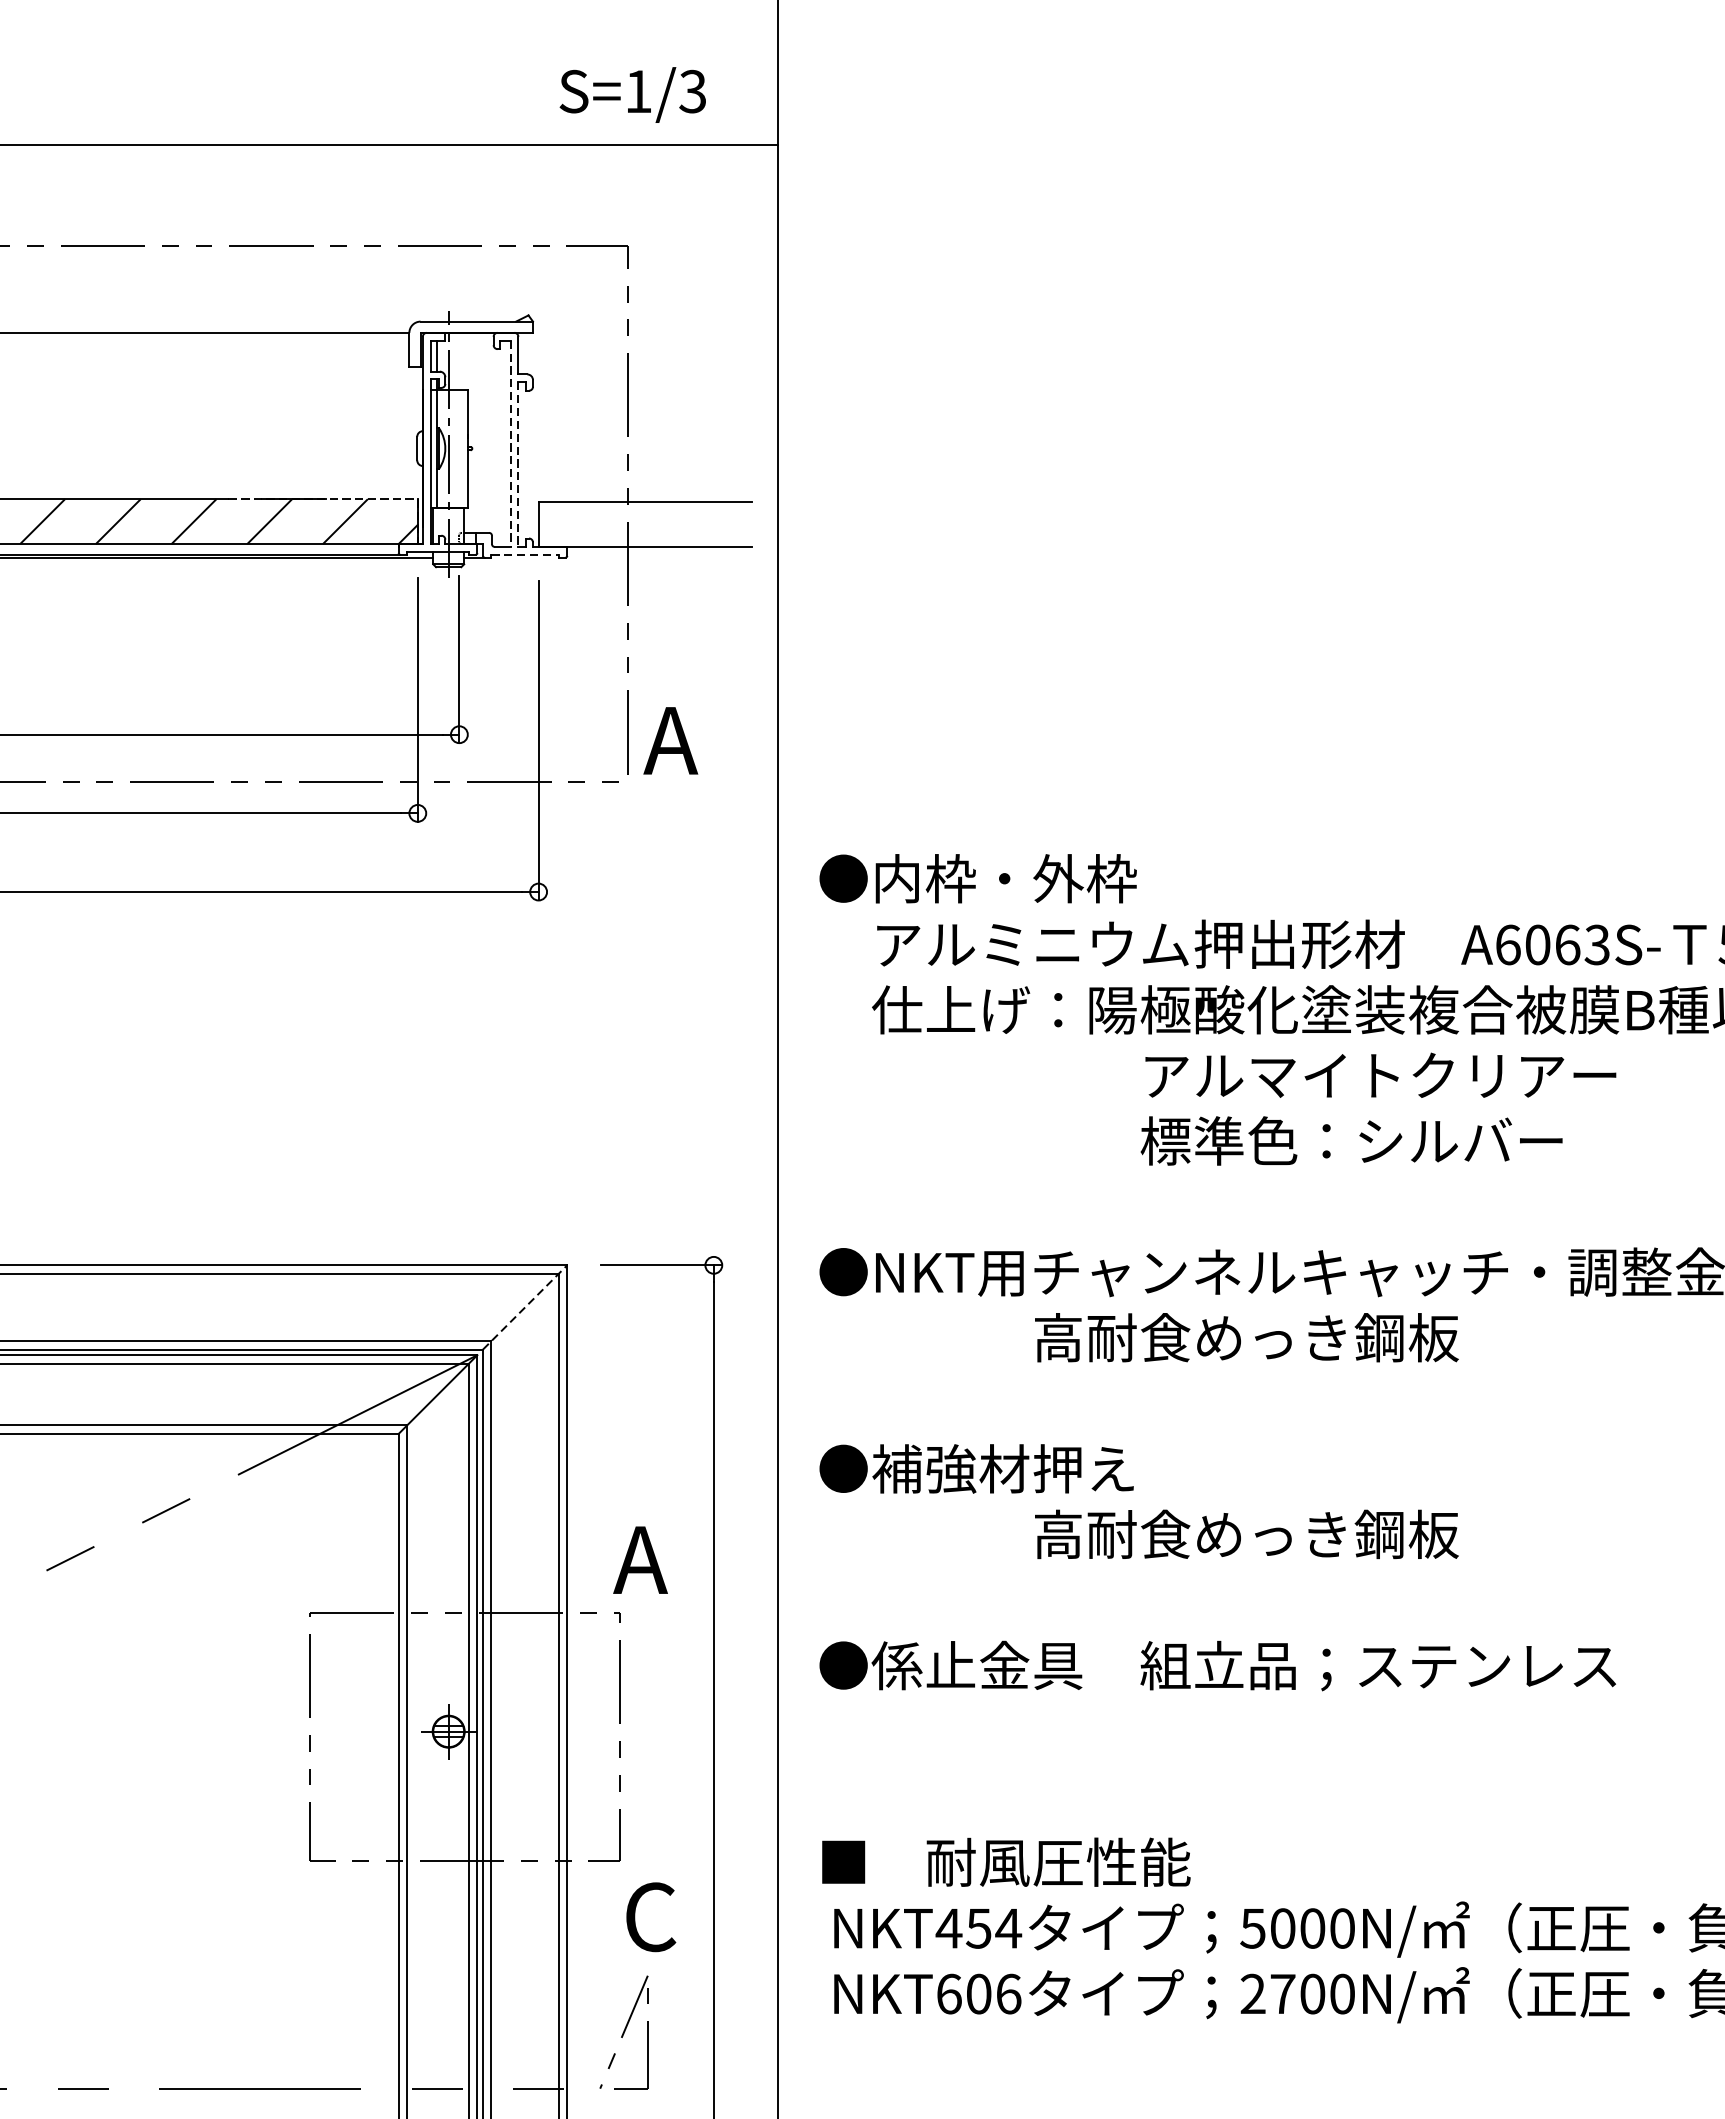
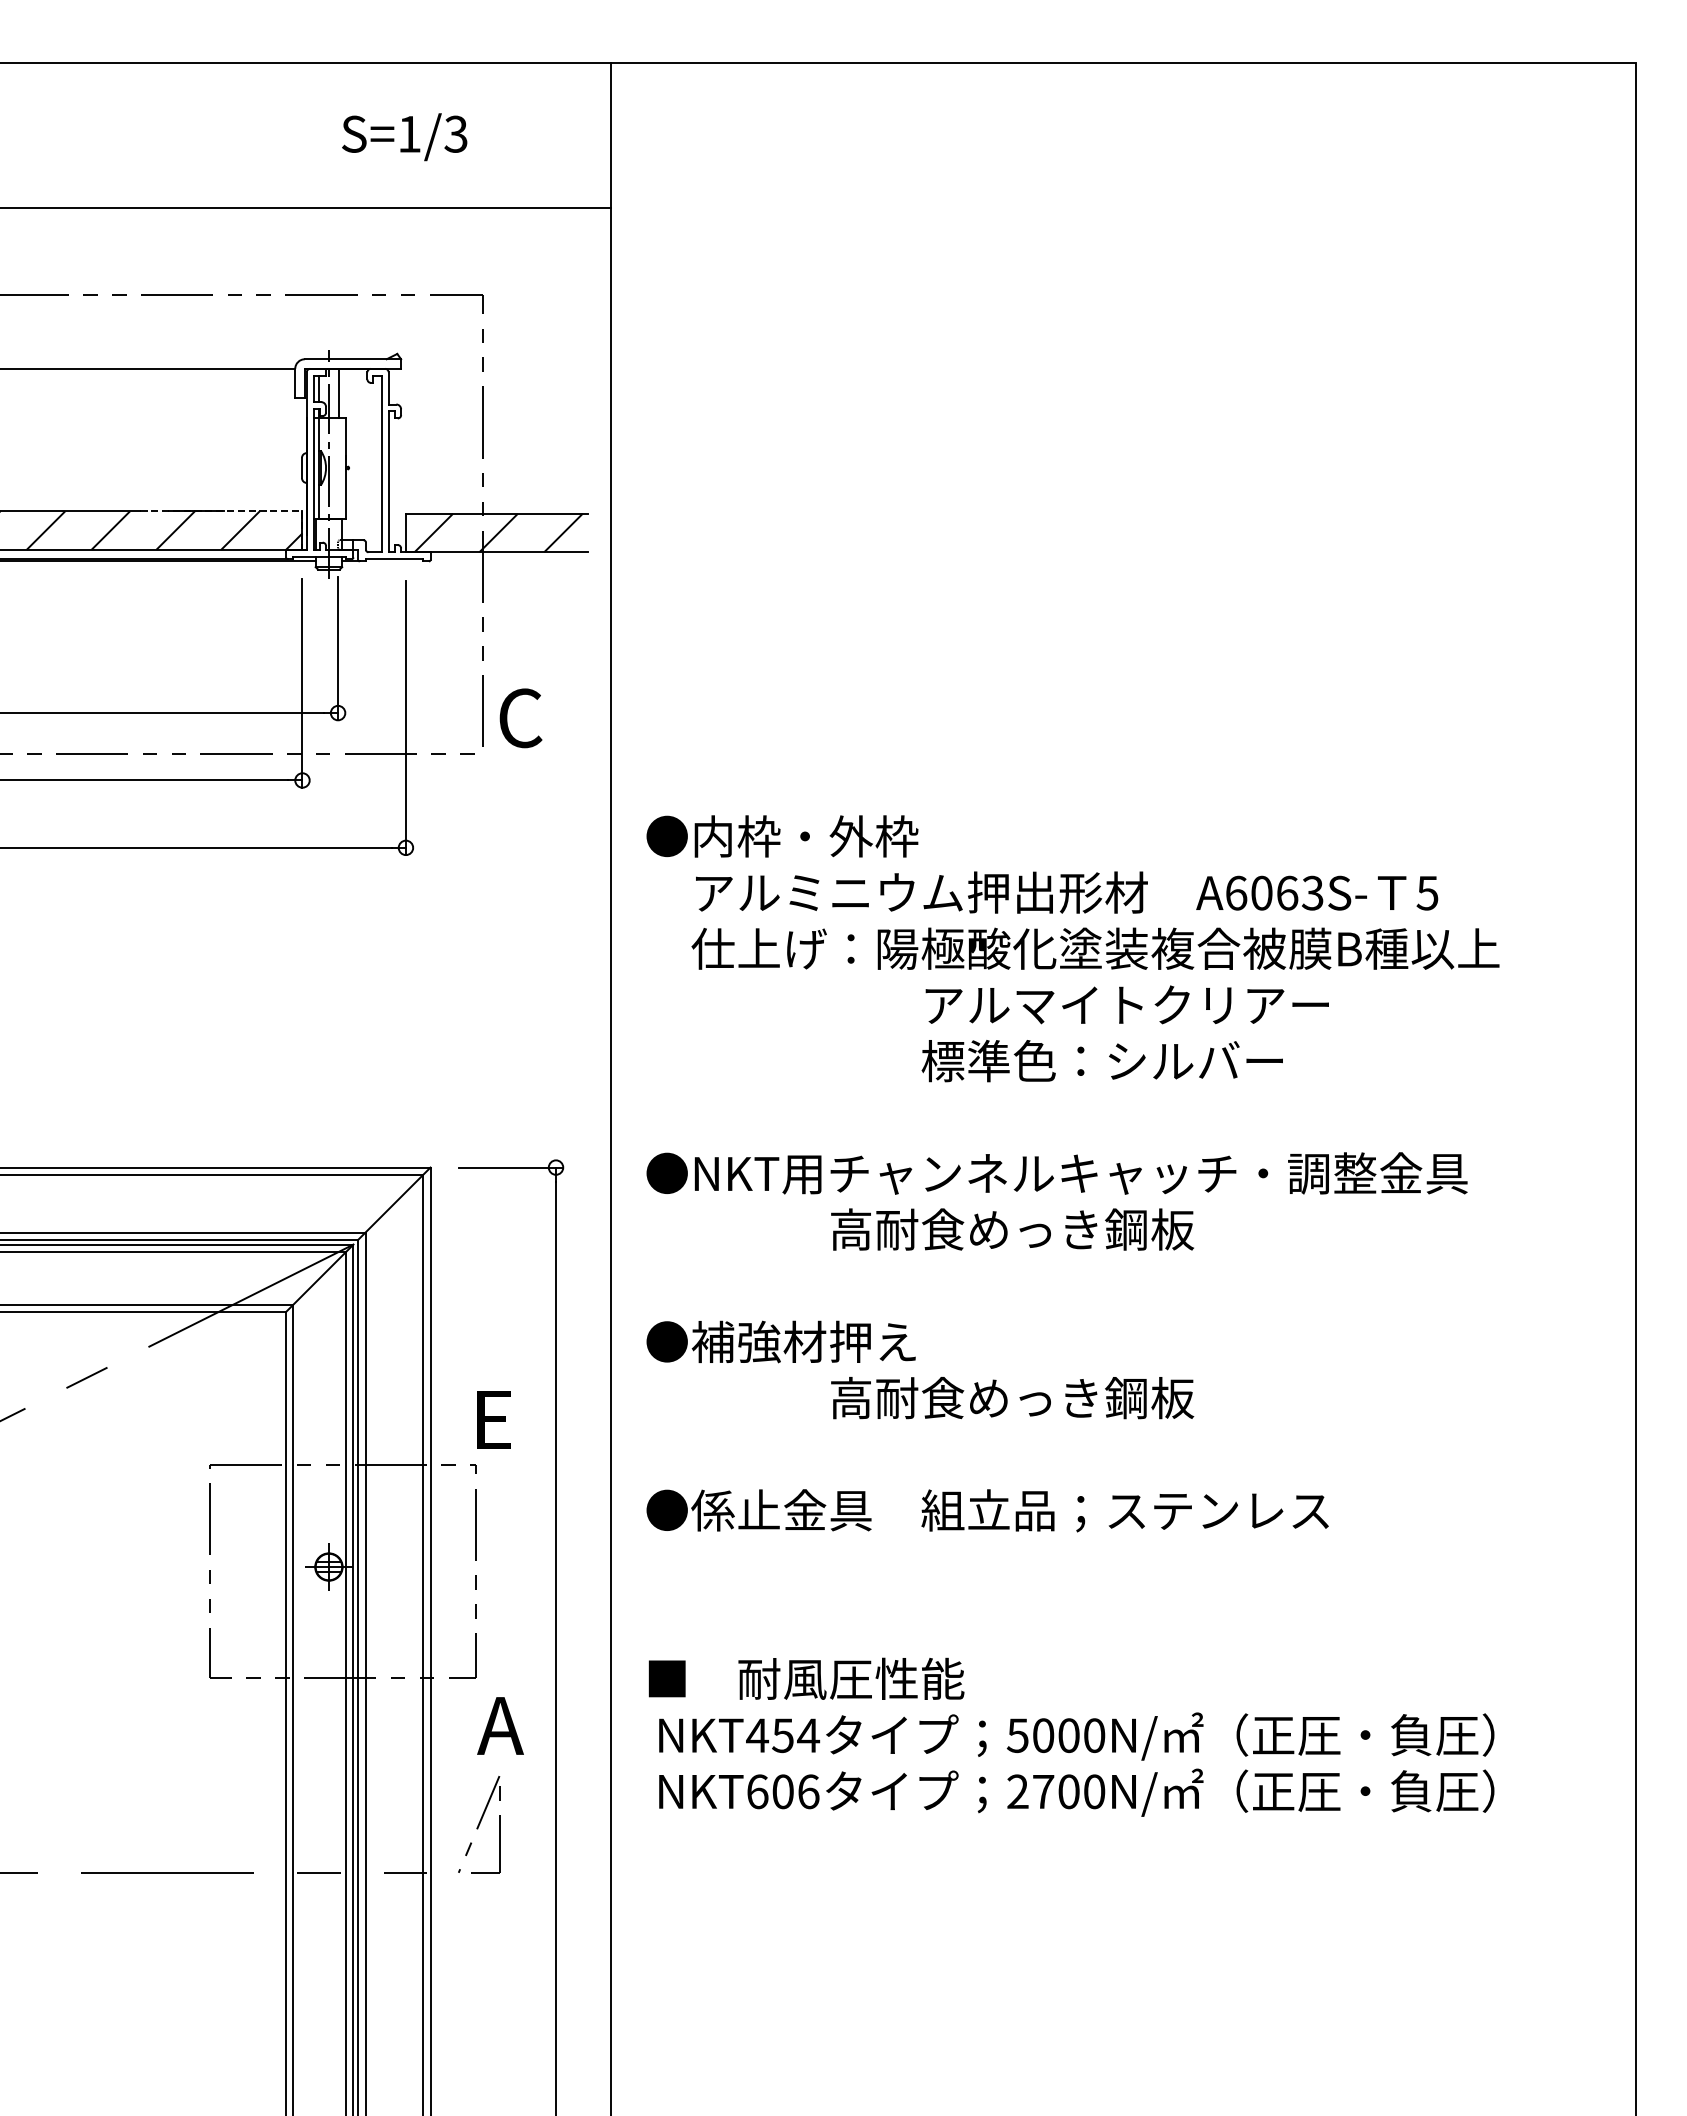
text: (632, 95) -> (404, 137), moved
line: (459, 360) -> (338, 392), added
line: (510, 444) -> (381, 464), dashed -> solid
line: (518, 464) -> (388, 481), dashed -> solid
hatch: (646, 523) -> (498, 532), added
line: (525, 555) -> (394, 559), dashed -> solid
text: (670, 741) -> (518, 718), A -> C
line: (525, 1307) -> (394, 1203), dashed -> solid
text: (639, 1559) -> (492, 1419), A -> E
text: (648, 1916) -> (500, 1725), C -> A

